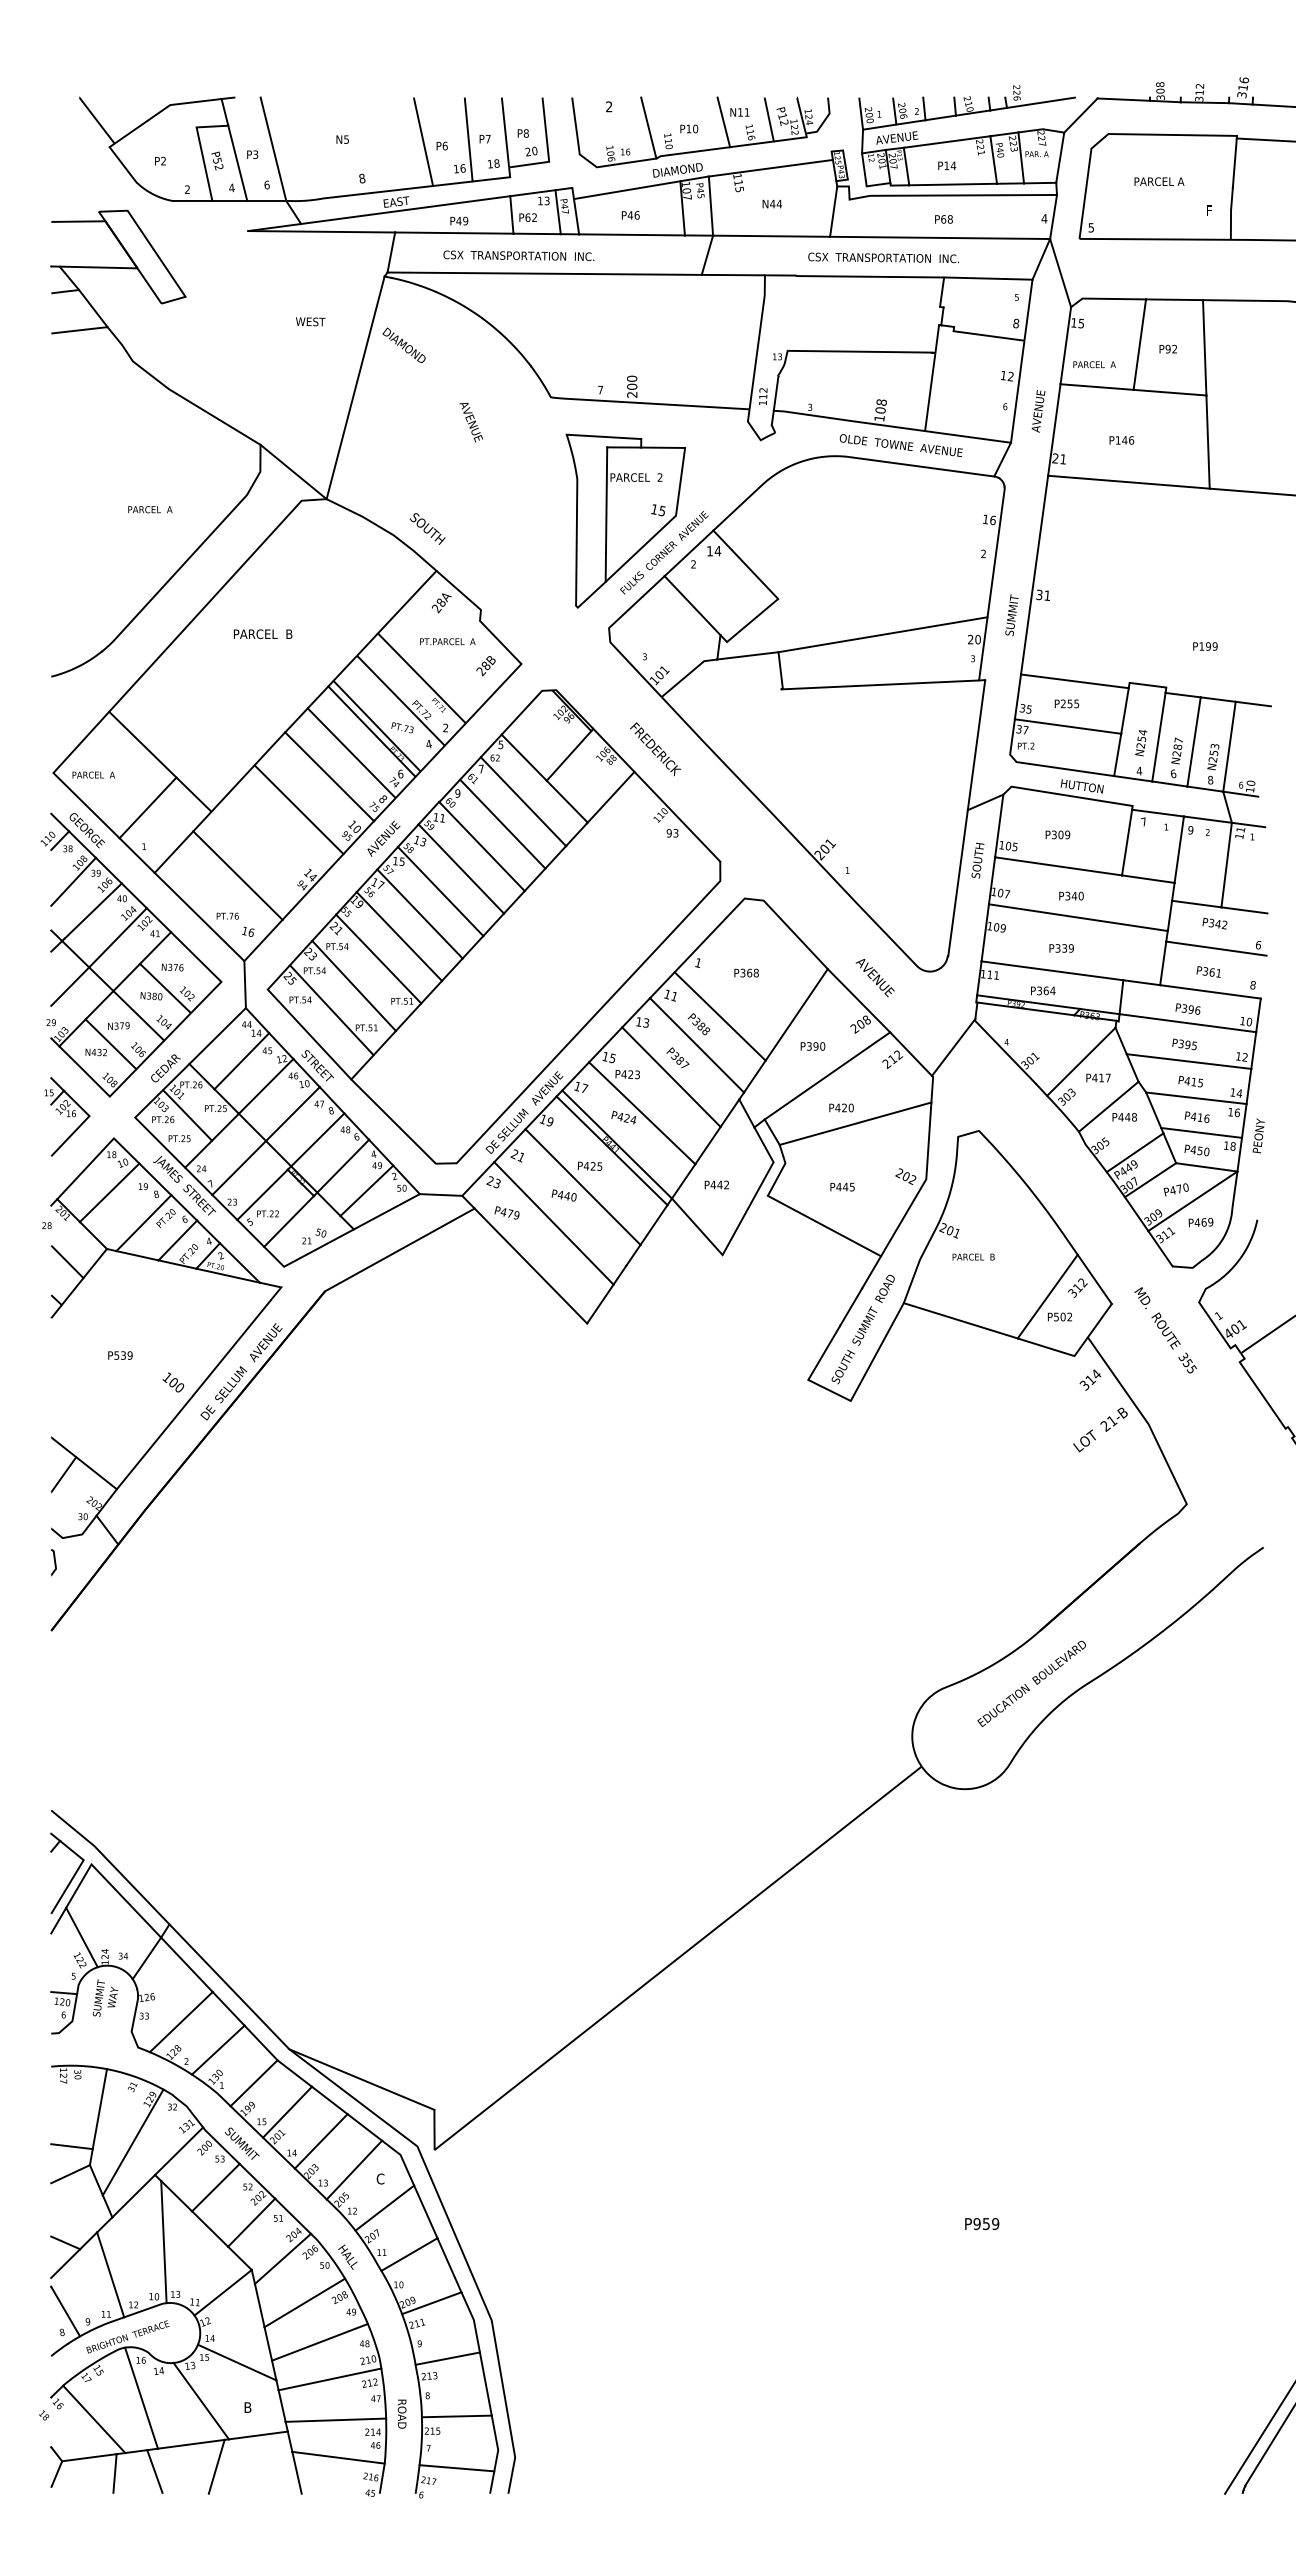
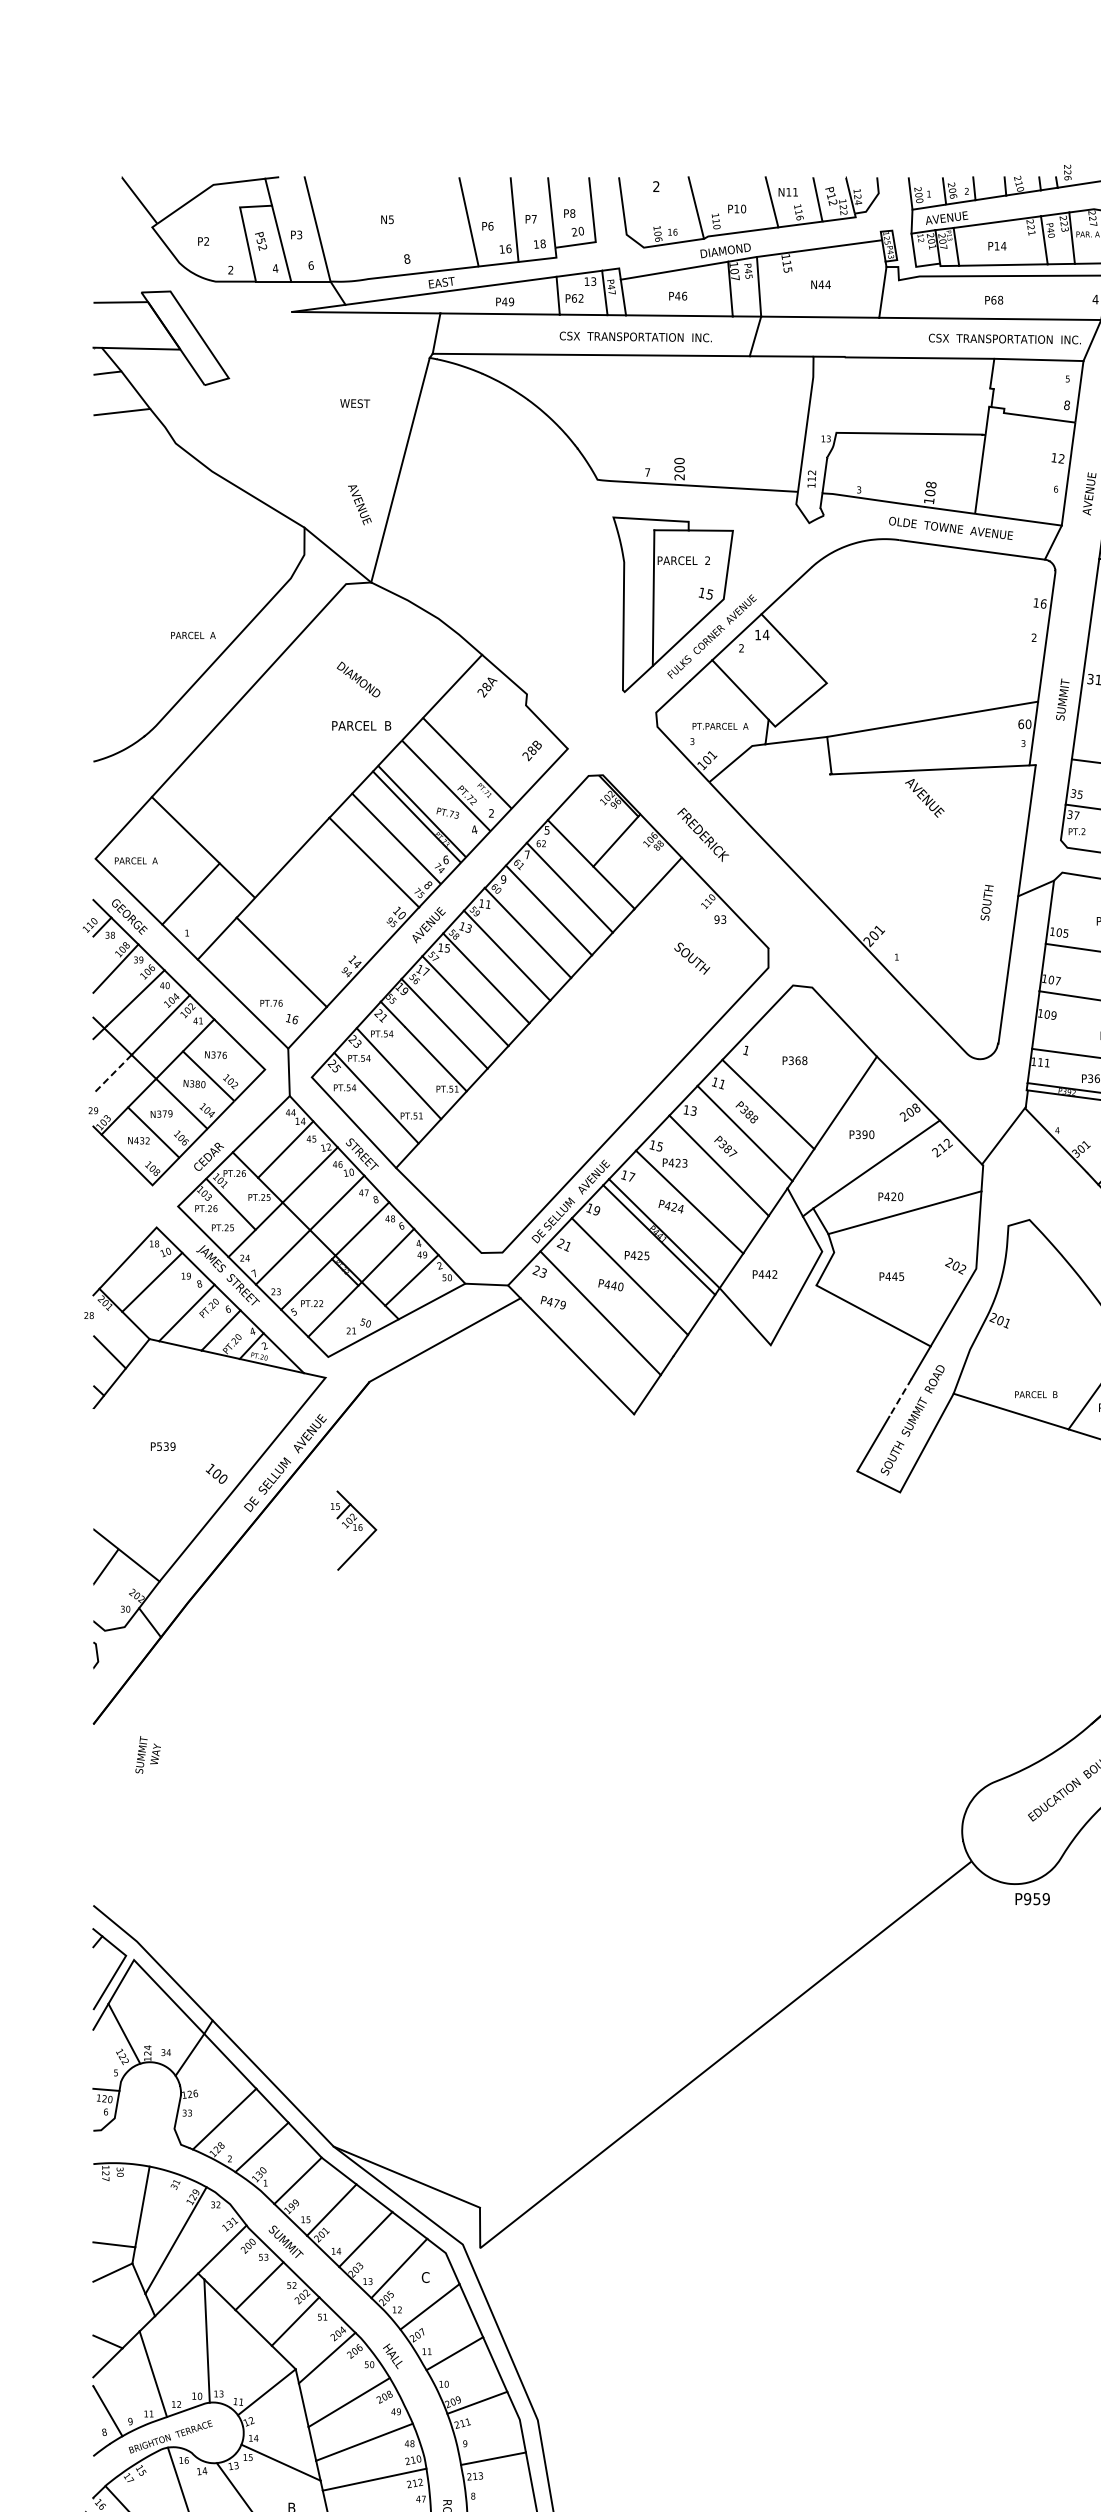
text: (518, 255) -> (635, 336), moved
text: (883, 257) -> (1004, 338), moved
text: (403, 344) -> (358, 678), moved
text: (470, 422) -> (359, 505), moved
text: (150, 509) -> (193, 635), moved
text: (427, 528) -> (691, 958), moved
text: (263, 634) -> (362, 726), moved
text: (970, 639) -> (1020, 724), 20 -> 60
text: (447, 641) -> (720, 726), moved
line: (298, 809) -> (342, 895), removed
text: (977, 860) -> (986, 902), moved
text: (874, 977) -> (924, 797), moved
line: (70, 986) -> (112, 1074), solid -> dashed
part: (67, 1116) -> (353, 1530), moved
text: (973, 1256) -> (1036, 1394), moved
line: (851, 1307) -> (900, 1398), solid -> dashed
text: (105, 1997) -> (148, 1754), moved
text: (982, 2224) -> (1033, 1899), moved

